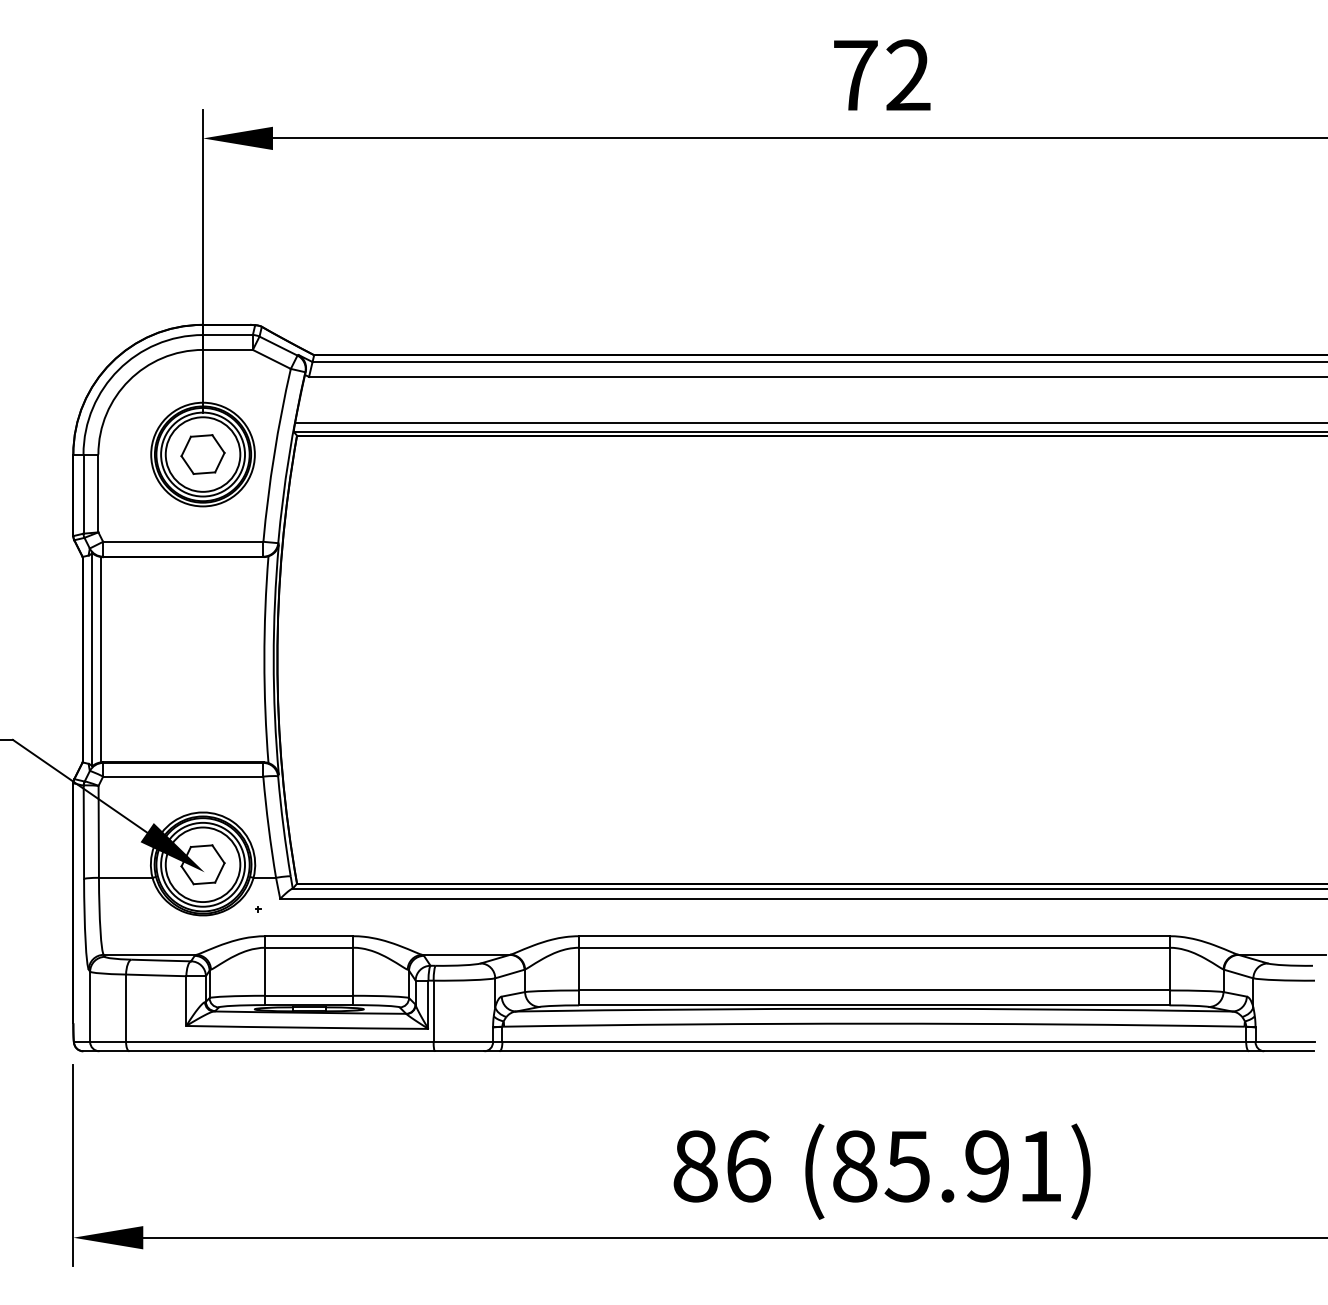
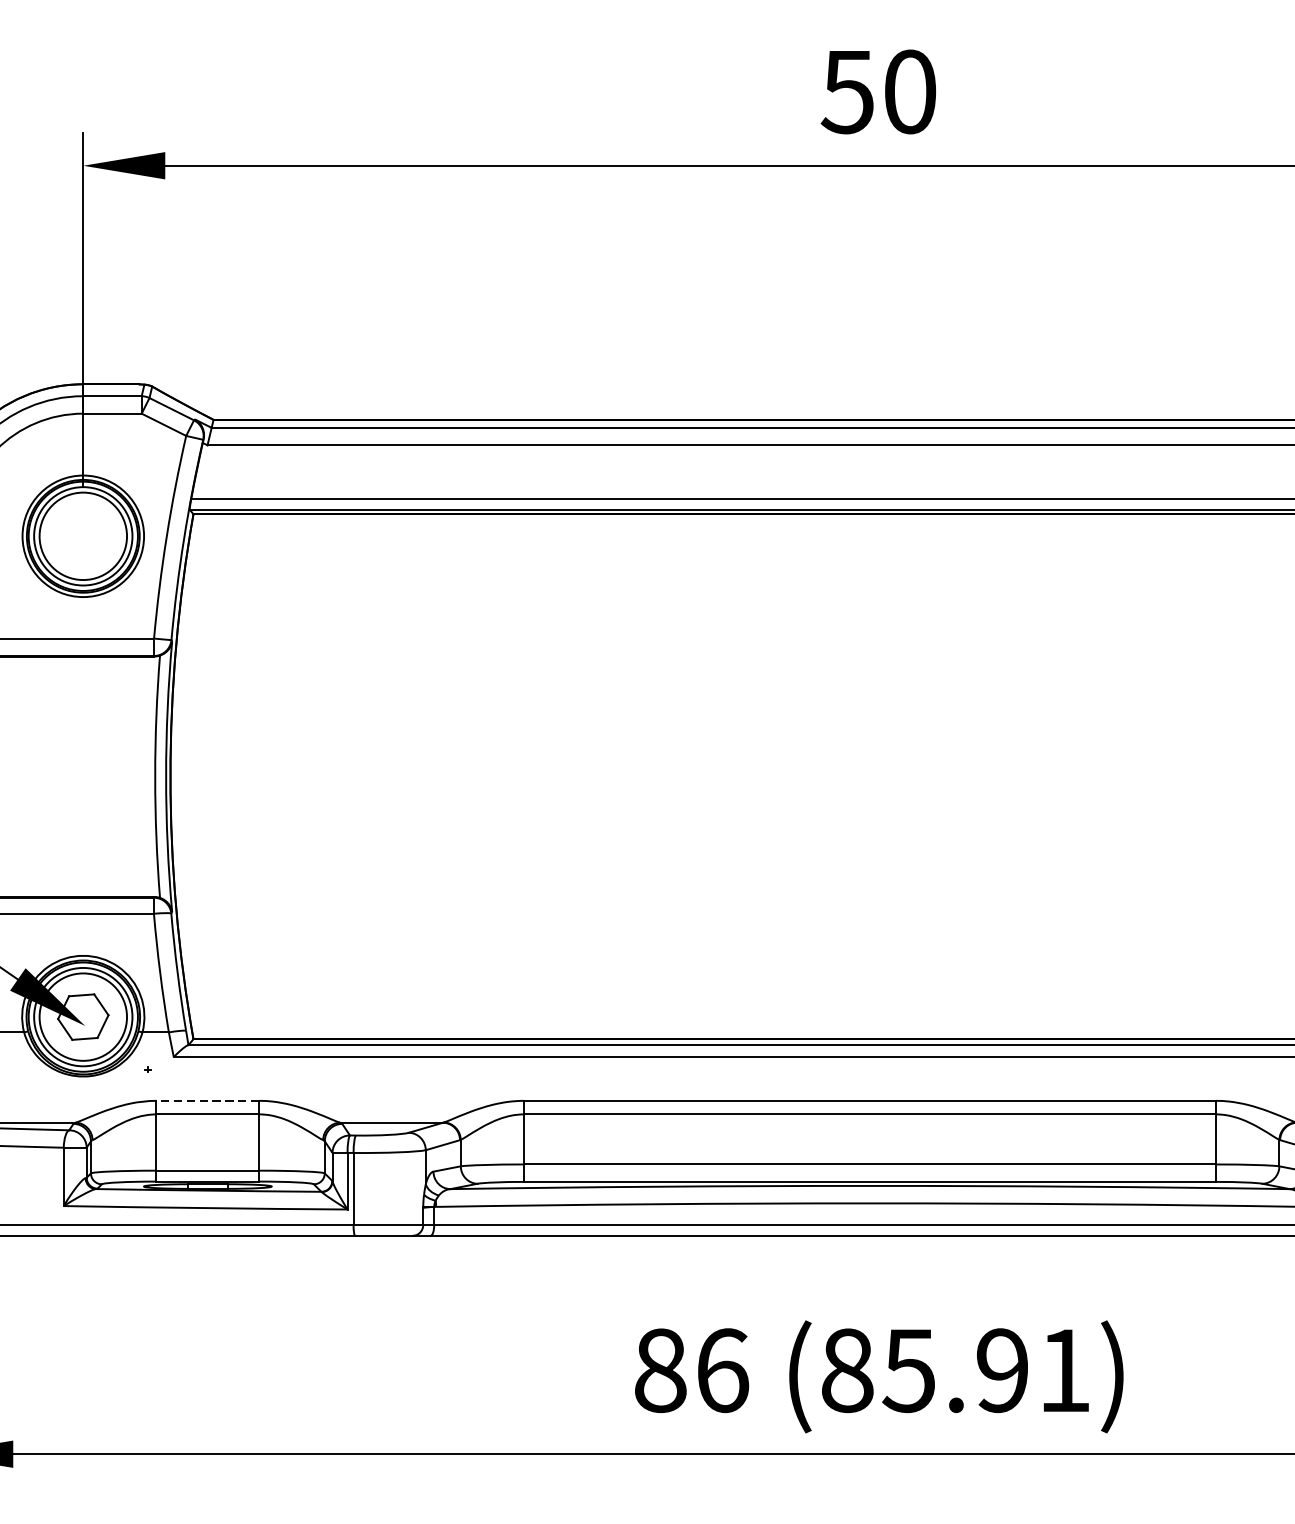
text: (881, 75) -> (878, 92), 72 -> 50
part: (202, 454) -> (82, 536), removed
line: (309, 936) -> (208, 1101), solid -> dashed

